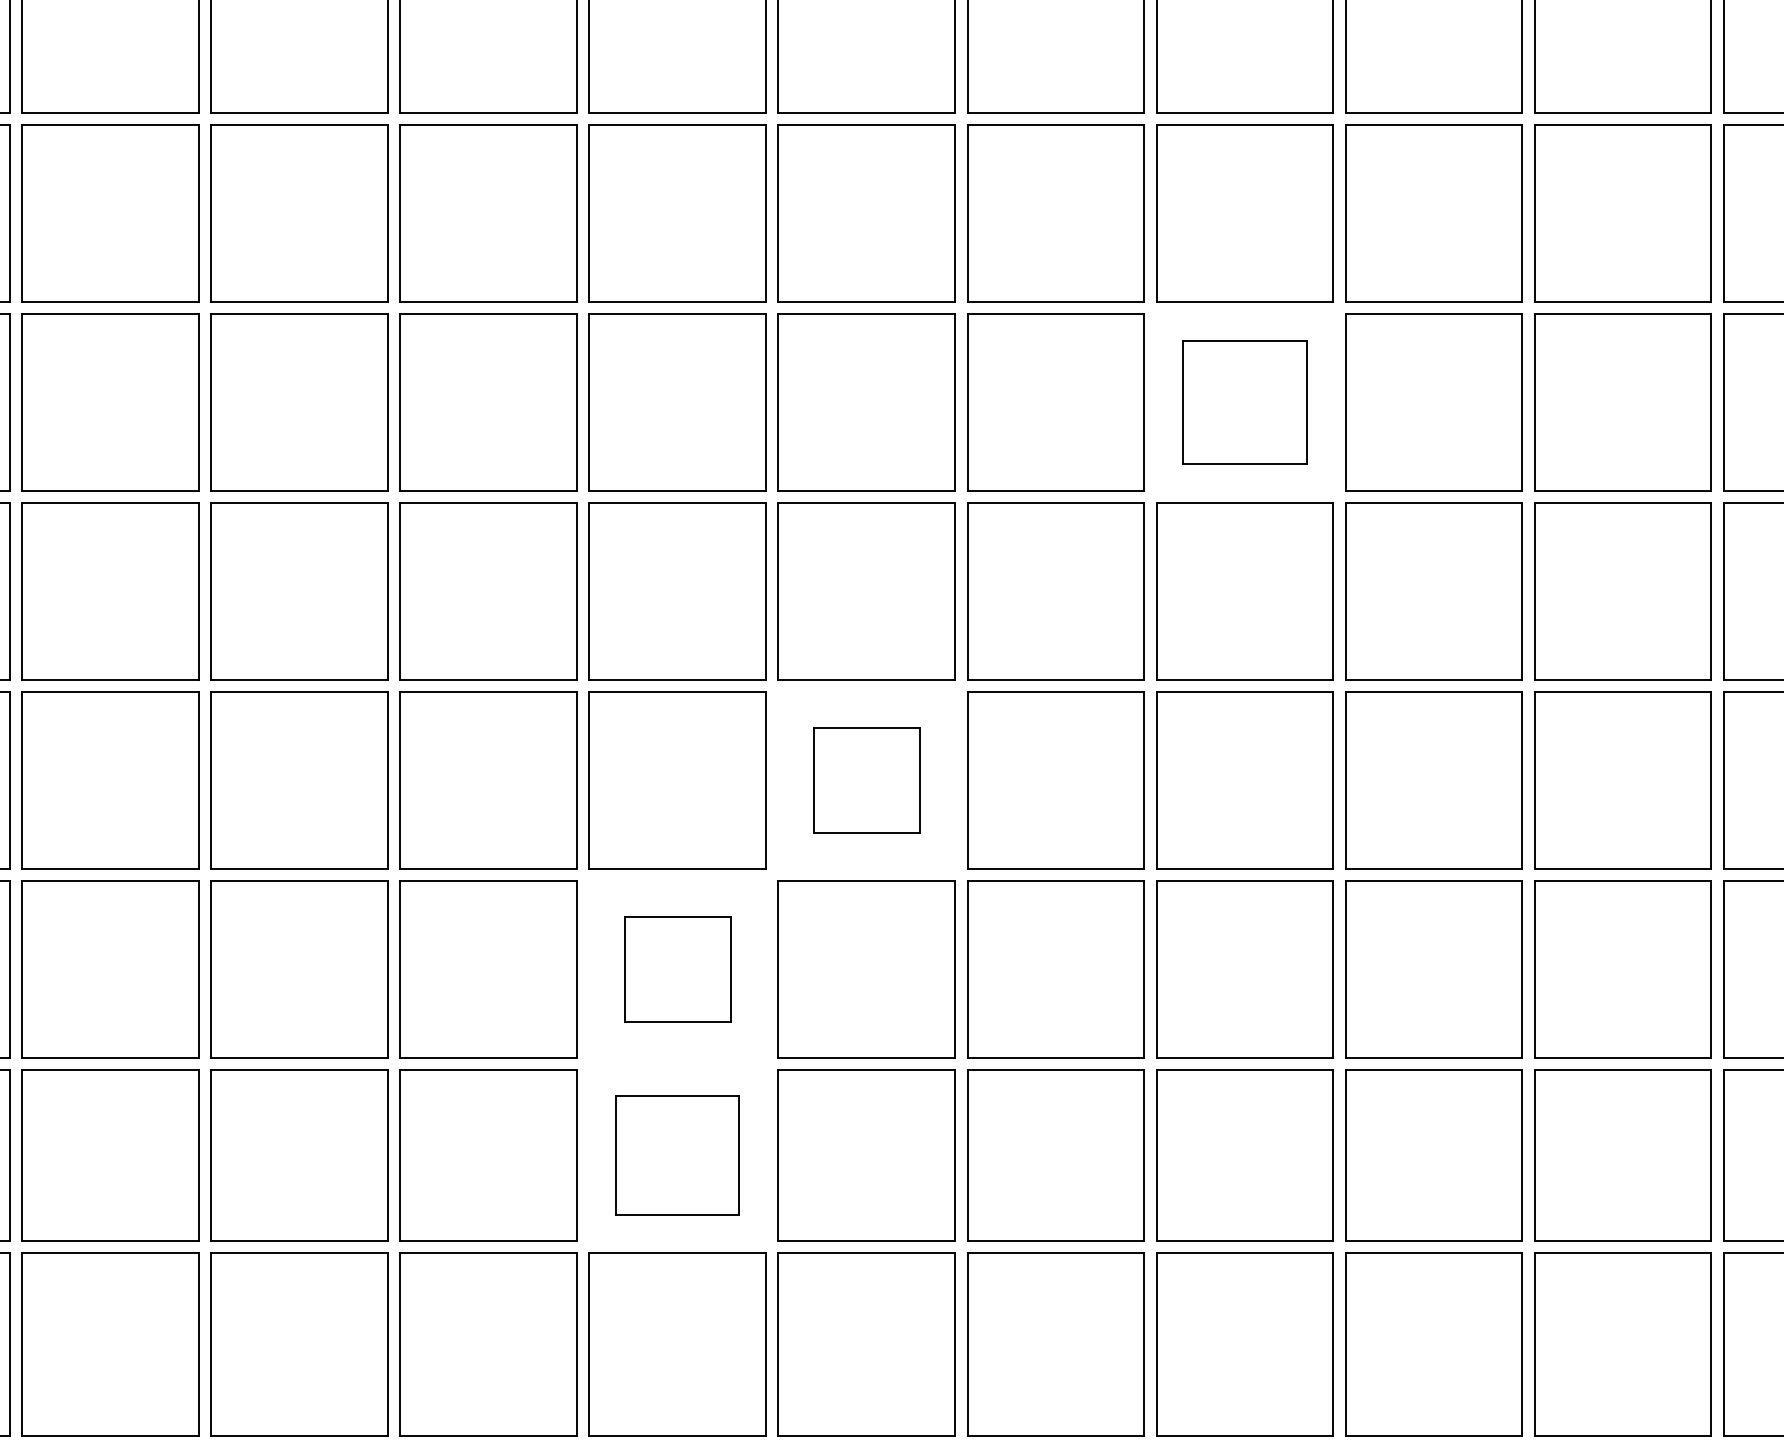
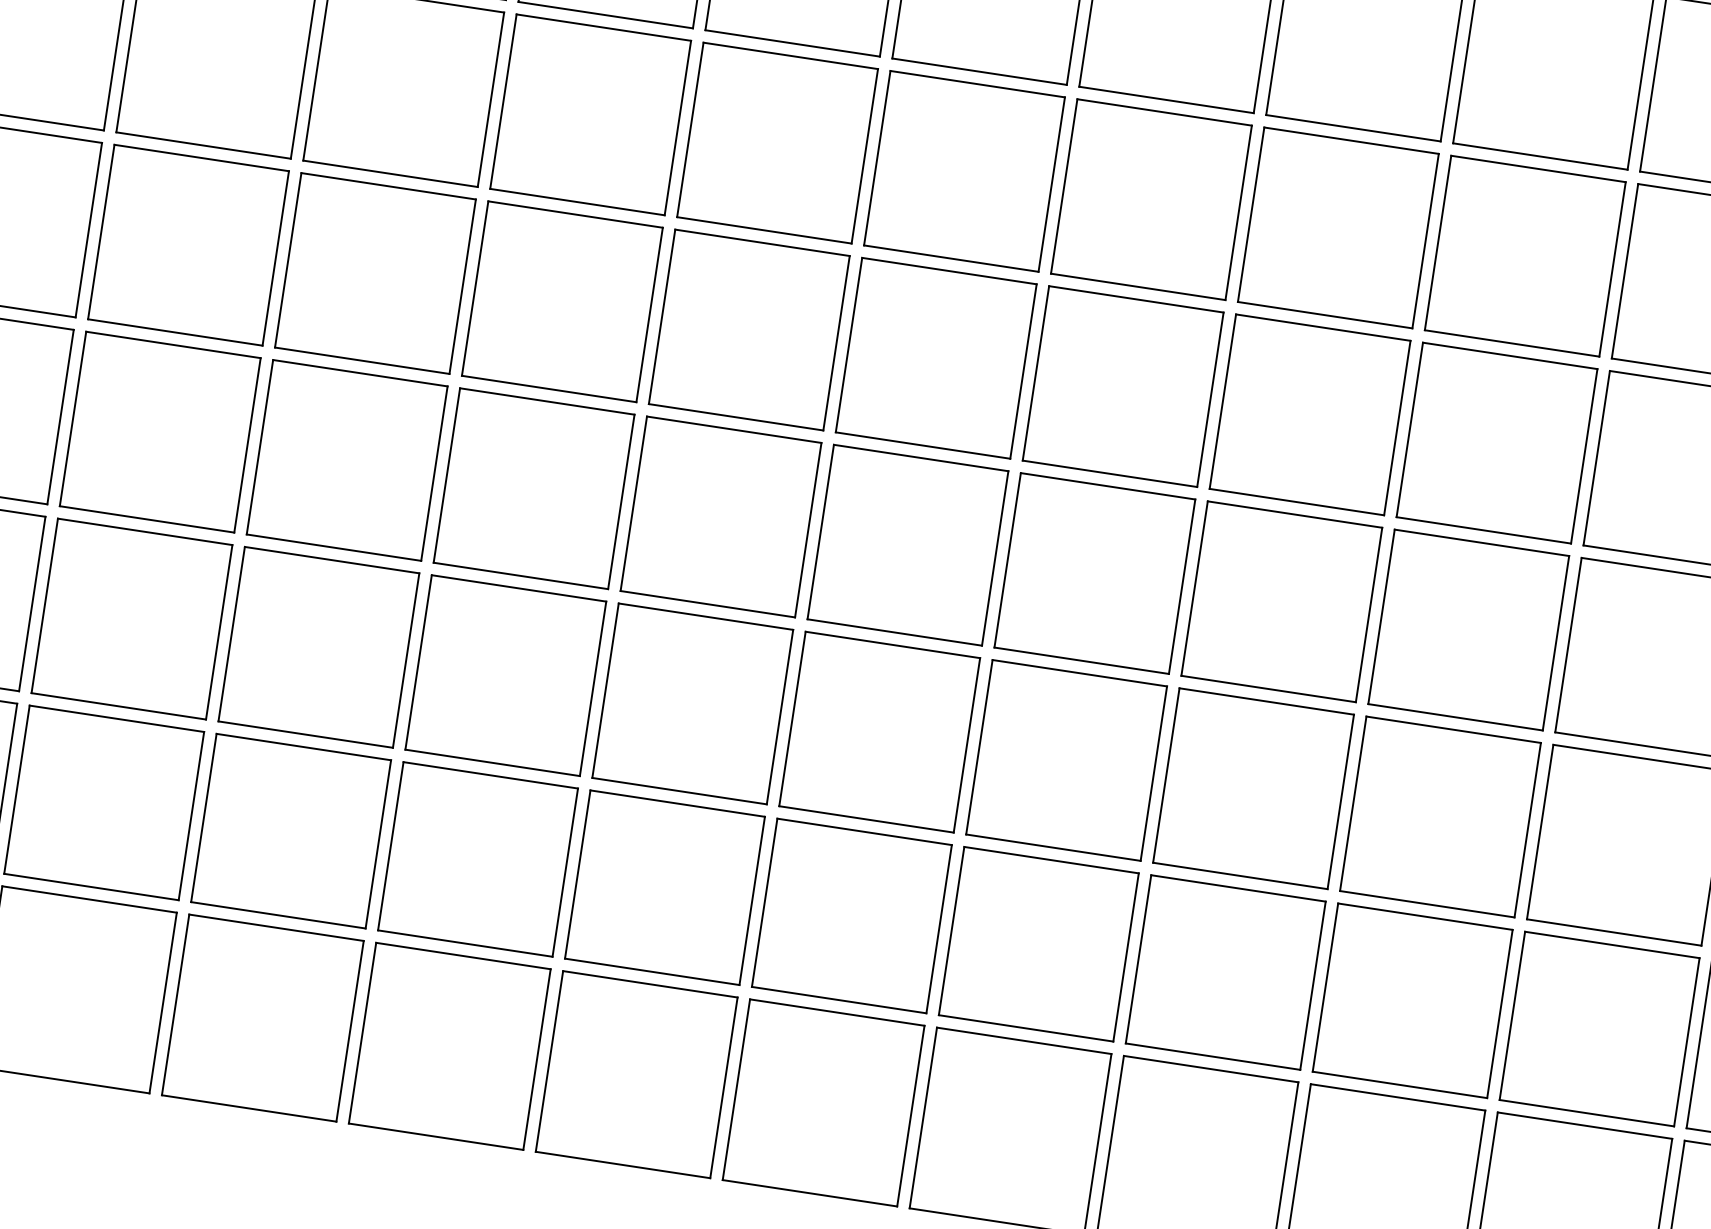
part: (1244, 402) -> (1338, 227), size x1.43
part: (866, 780) -> (907, 545), size x1.67
part: (677, 969) -> (692, 703), size x1.67
part: (677, 1155) -> (664, 887), size x1.43

